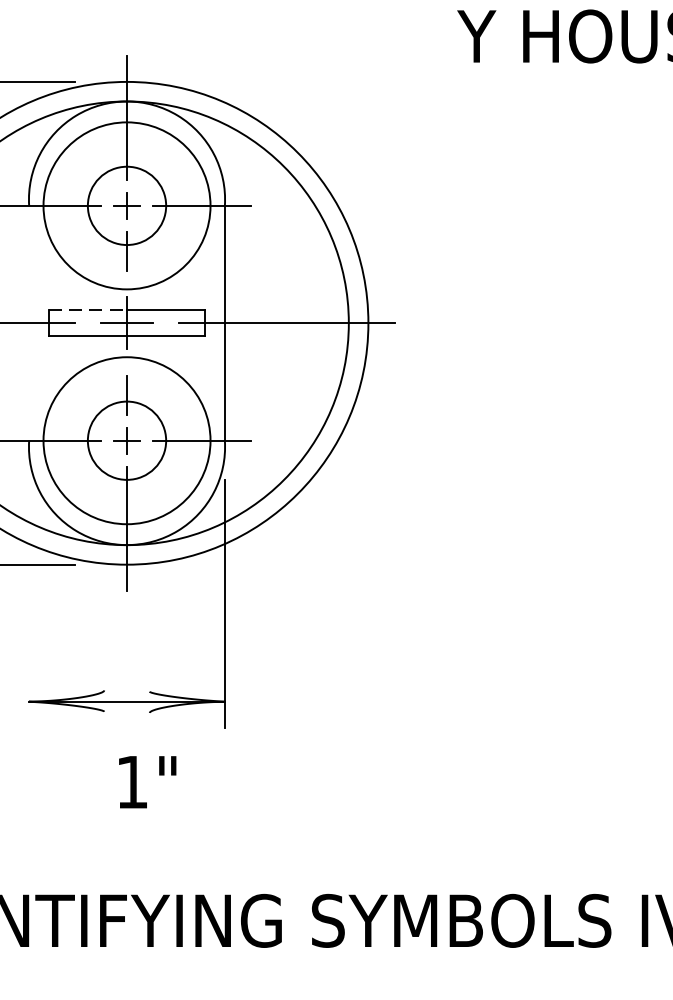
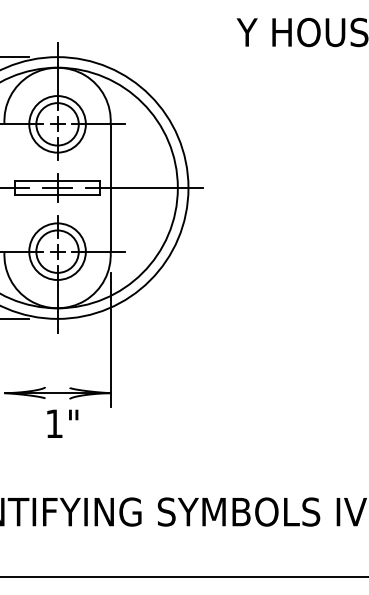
circle: (126, 206) -> (57, 124), size x0.62
line: (88, 309) -> (36, 180), dashed -> solid
circle: (126, 440) -> (57, 251), size x0.62
text: (147, 781) -> (62, 423), moved

